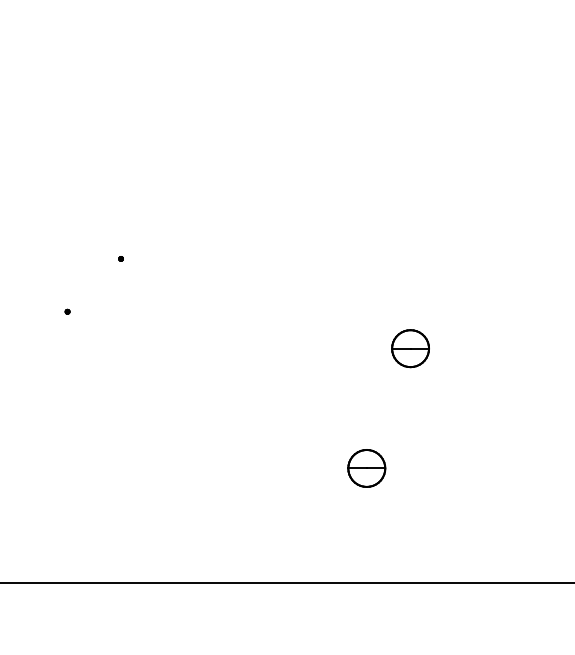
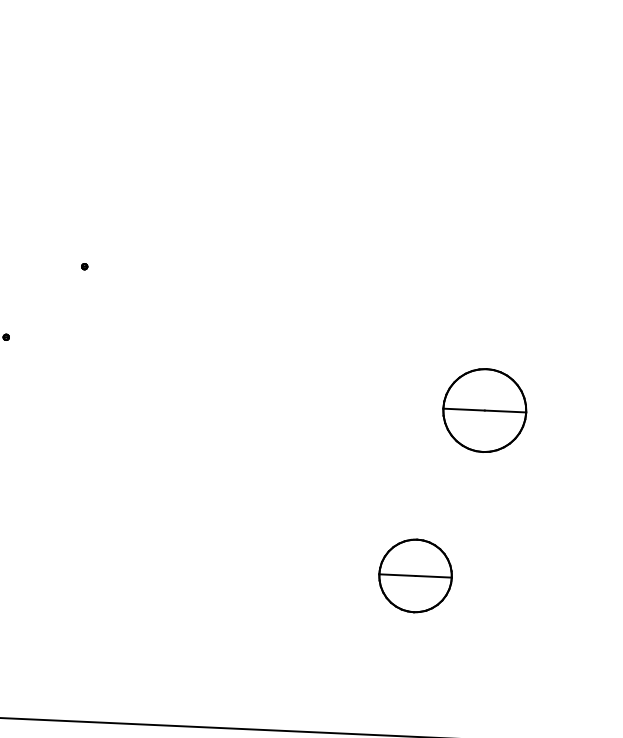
part: (410, 348) -> (484, 410), size x1.6
part: (366, 468) -> (415, 576), size x1.4

